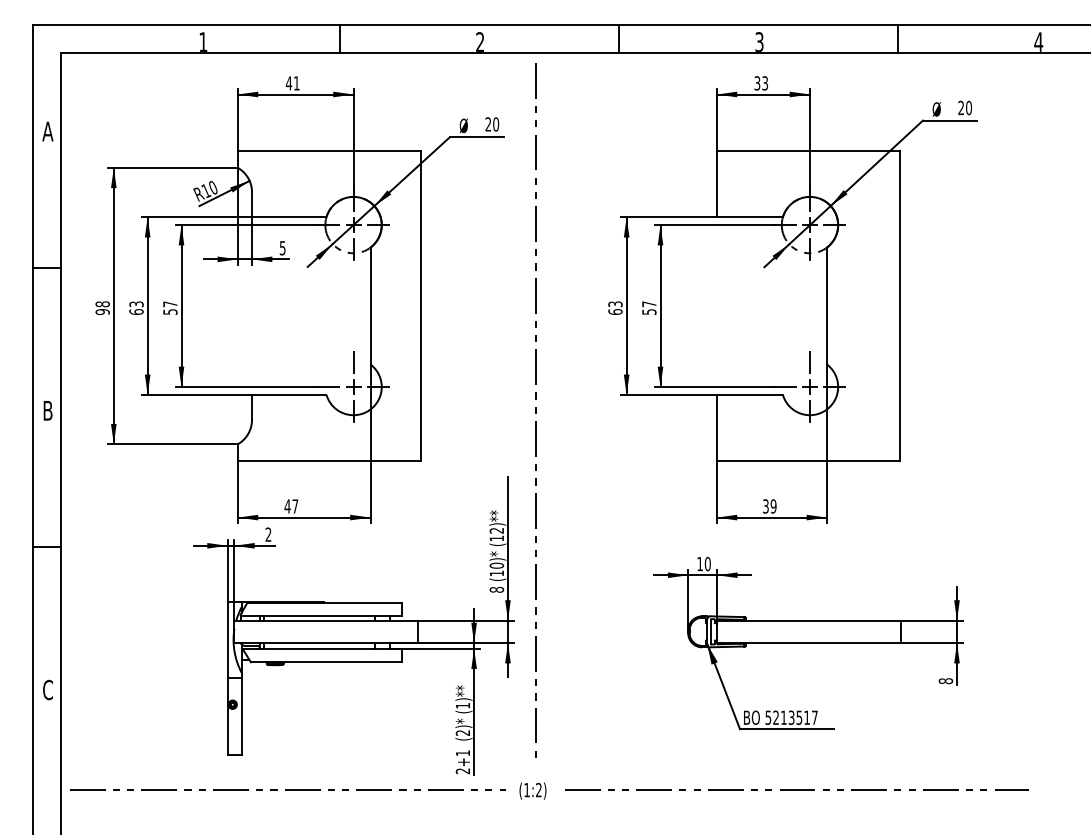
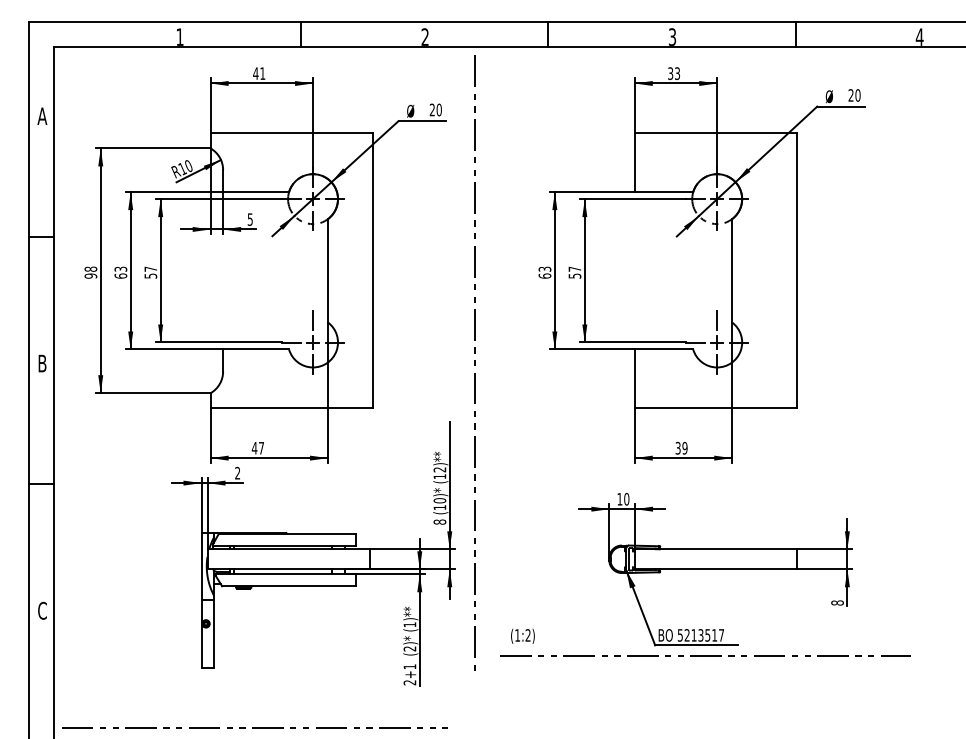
line: (287, 789) -> (254, 727), moved
line: (796, 789) -> (705, 655), moved
text: (532, 790) -> (522, 635), moved

